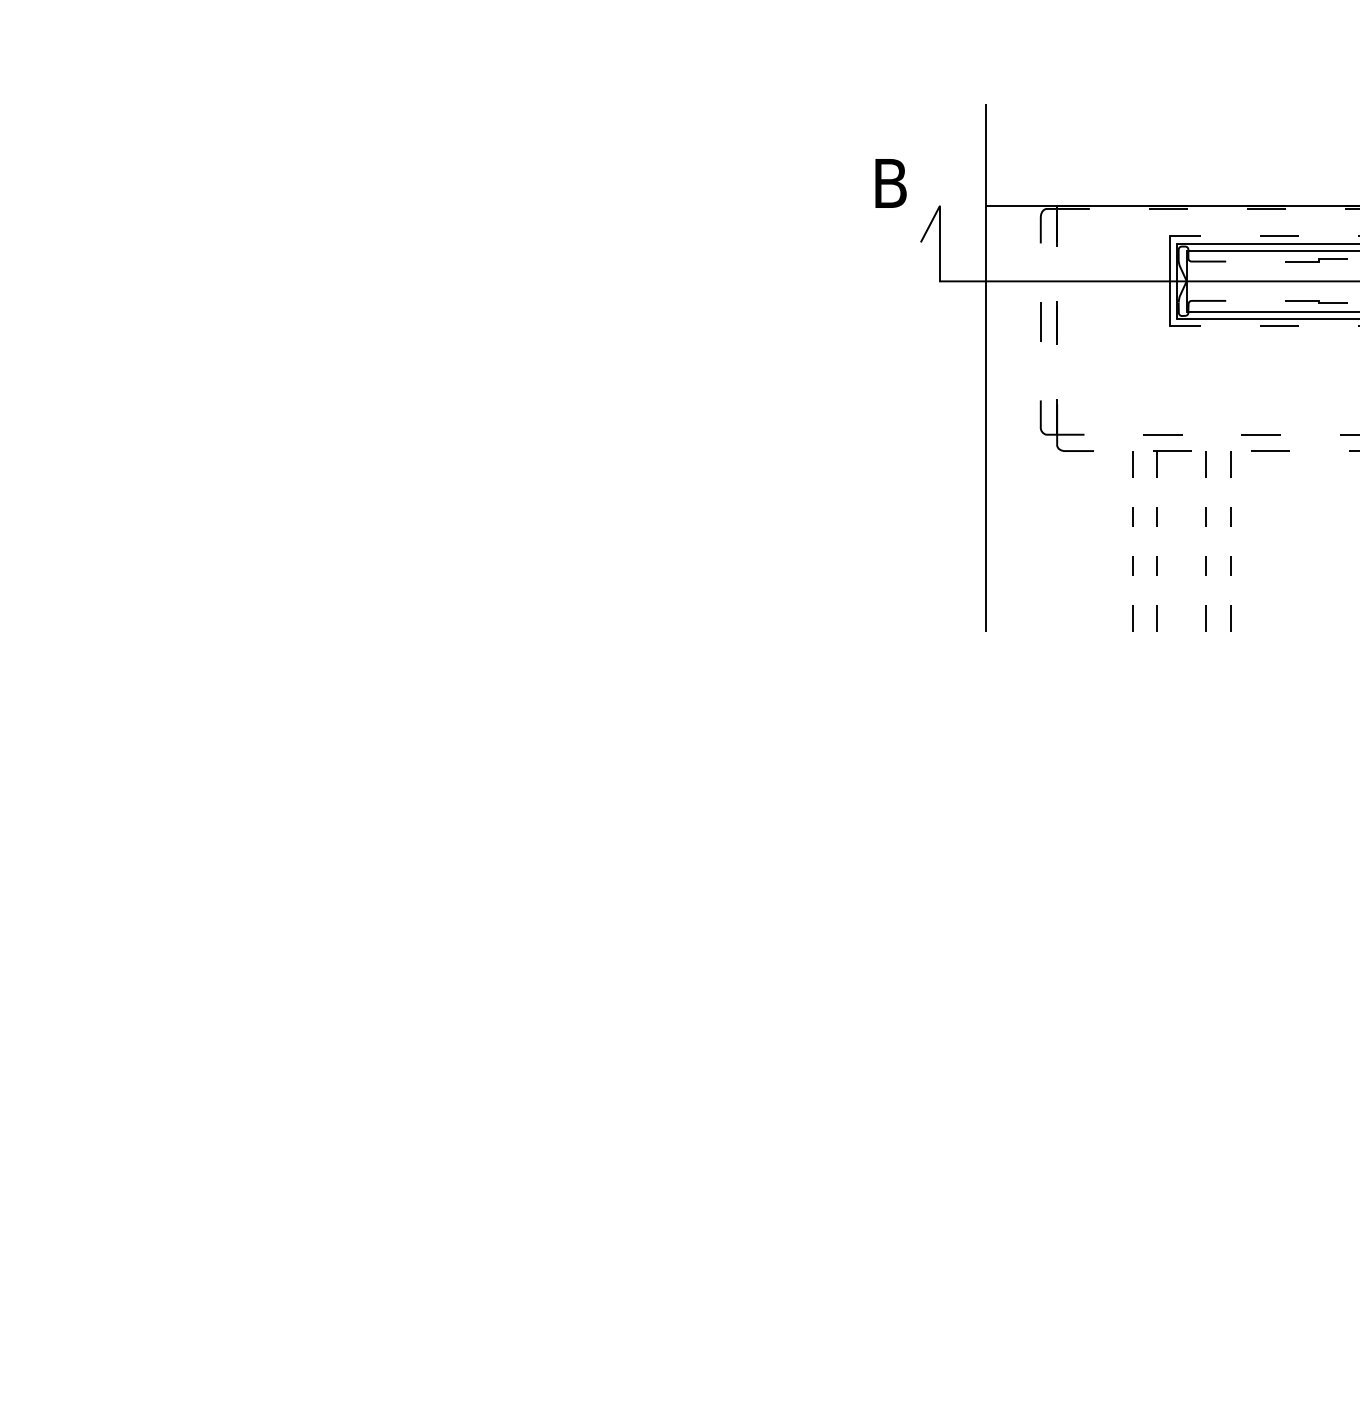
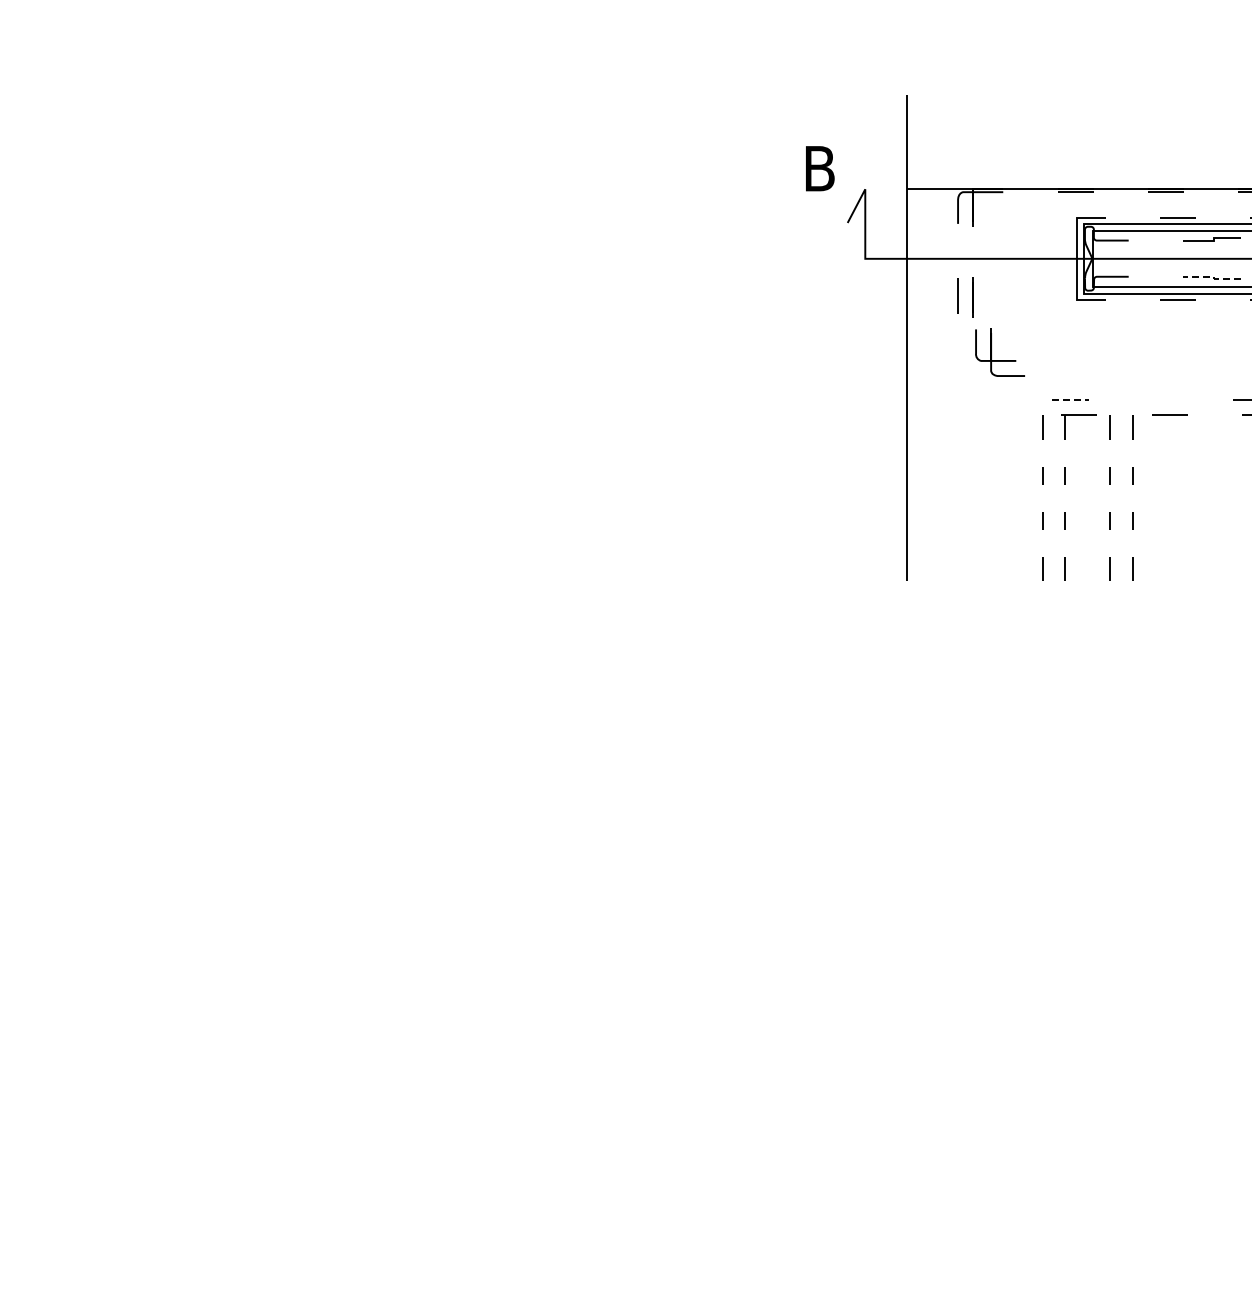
line: (1319, 300) -> (1214, 276), solid -> dashed
part: (1057, 425) -> (991, 352), moved
line: (1164, 434) -> (1071, 399), solid -> dashed
line: (1260, 434) -> (1160, 399), removed

